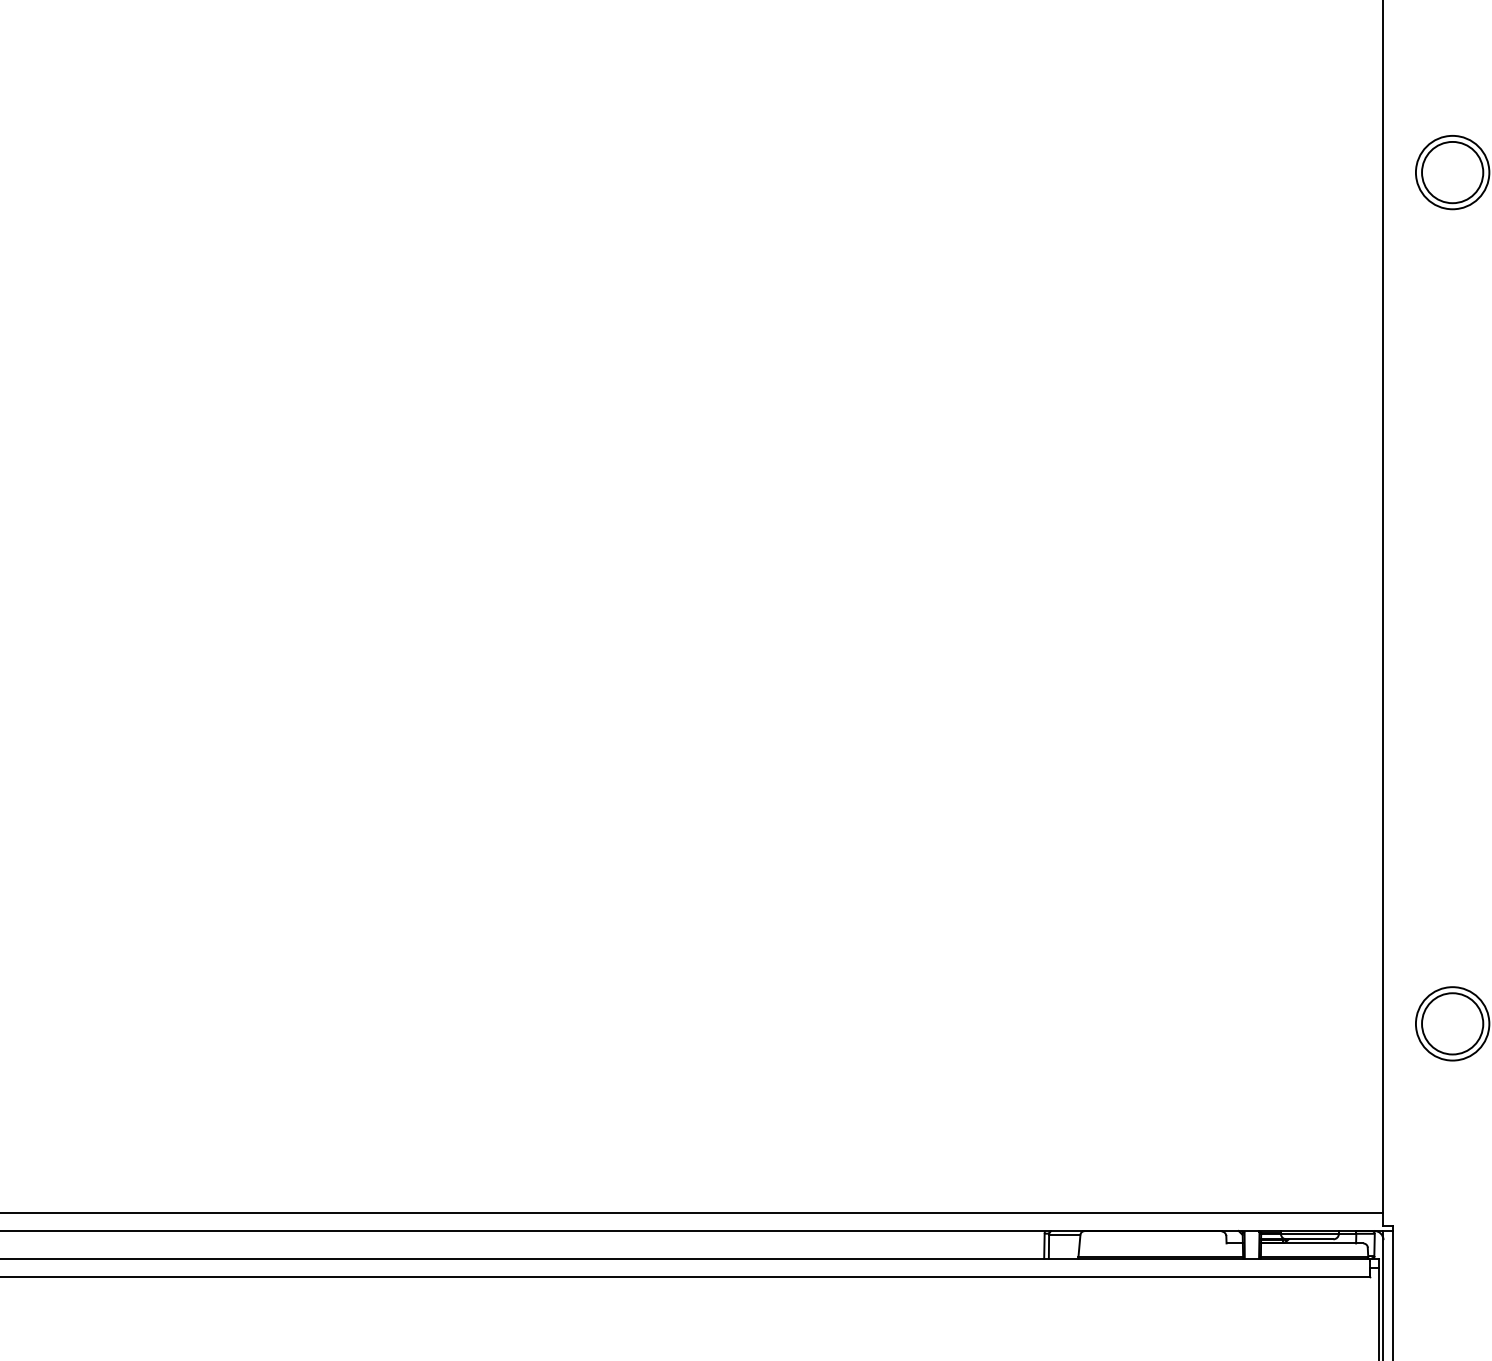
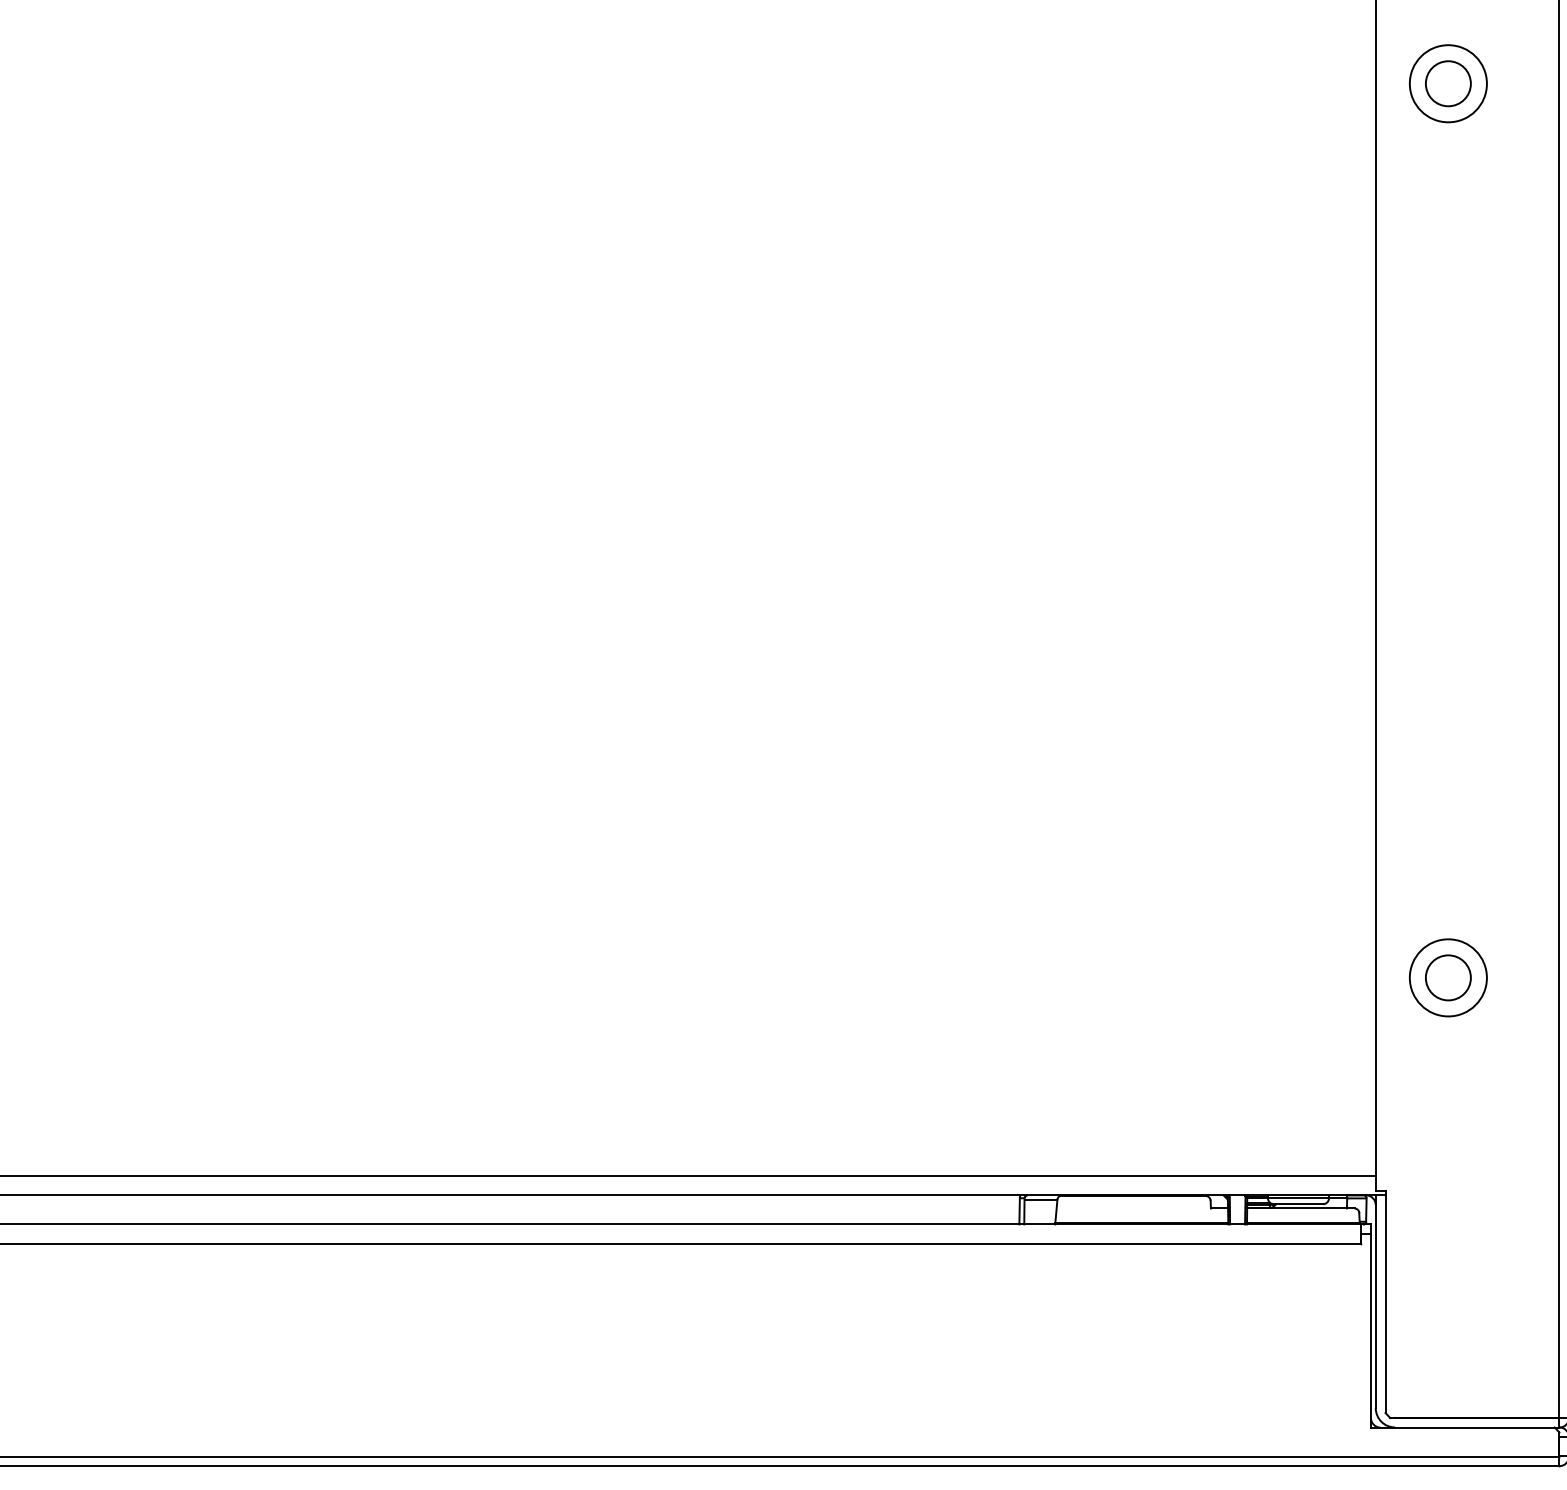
circle: (1452, 172) -> (1448, 83), size x0.7
circle: (1452, 1023) -> (1448, 977), size x0.7

